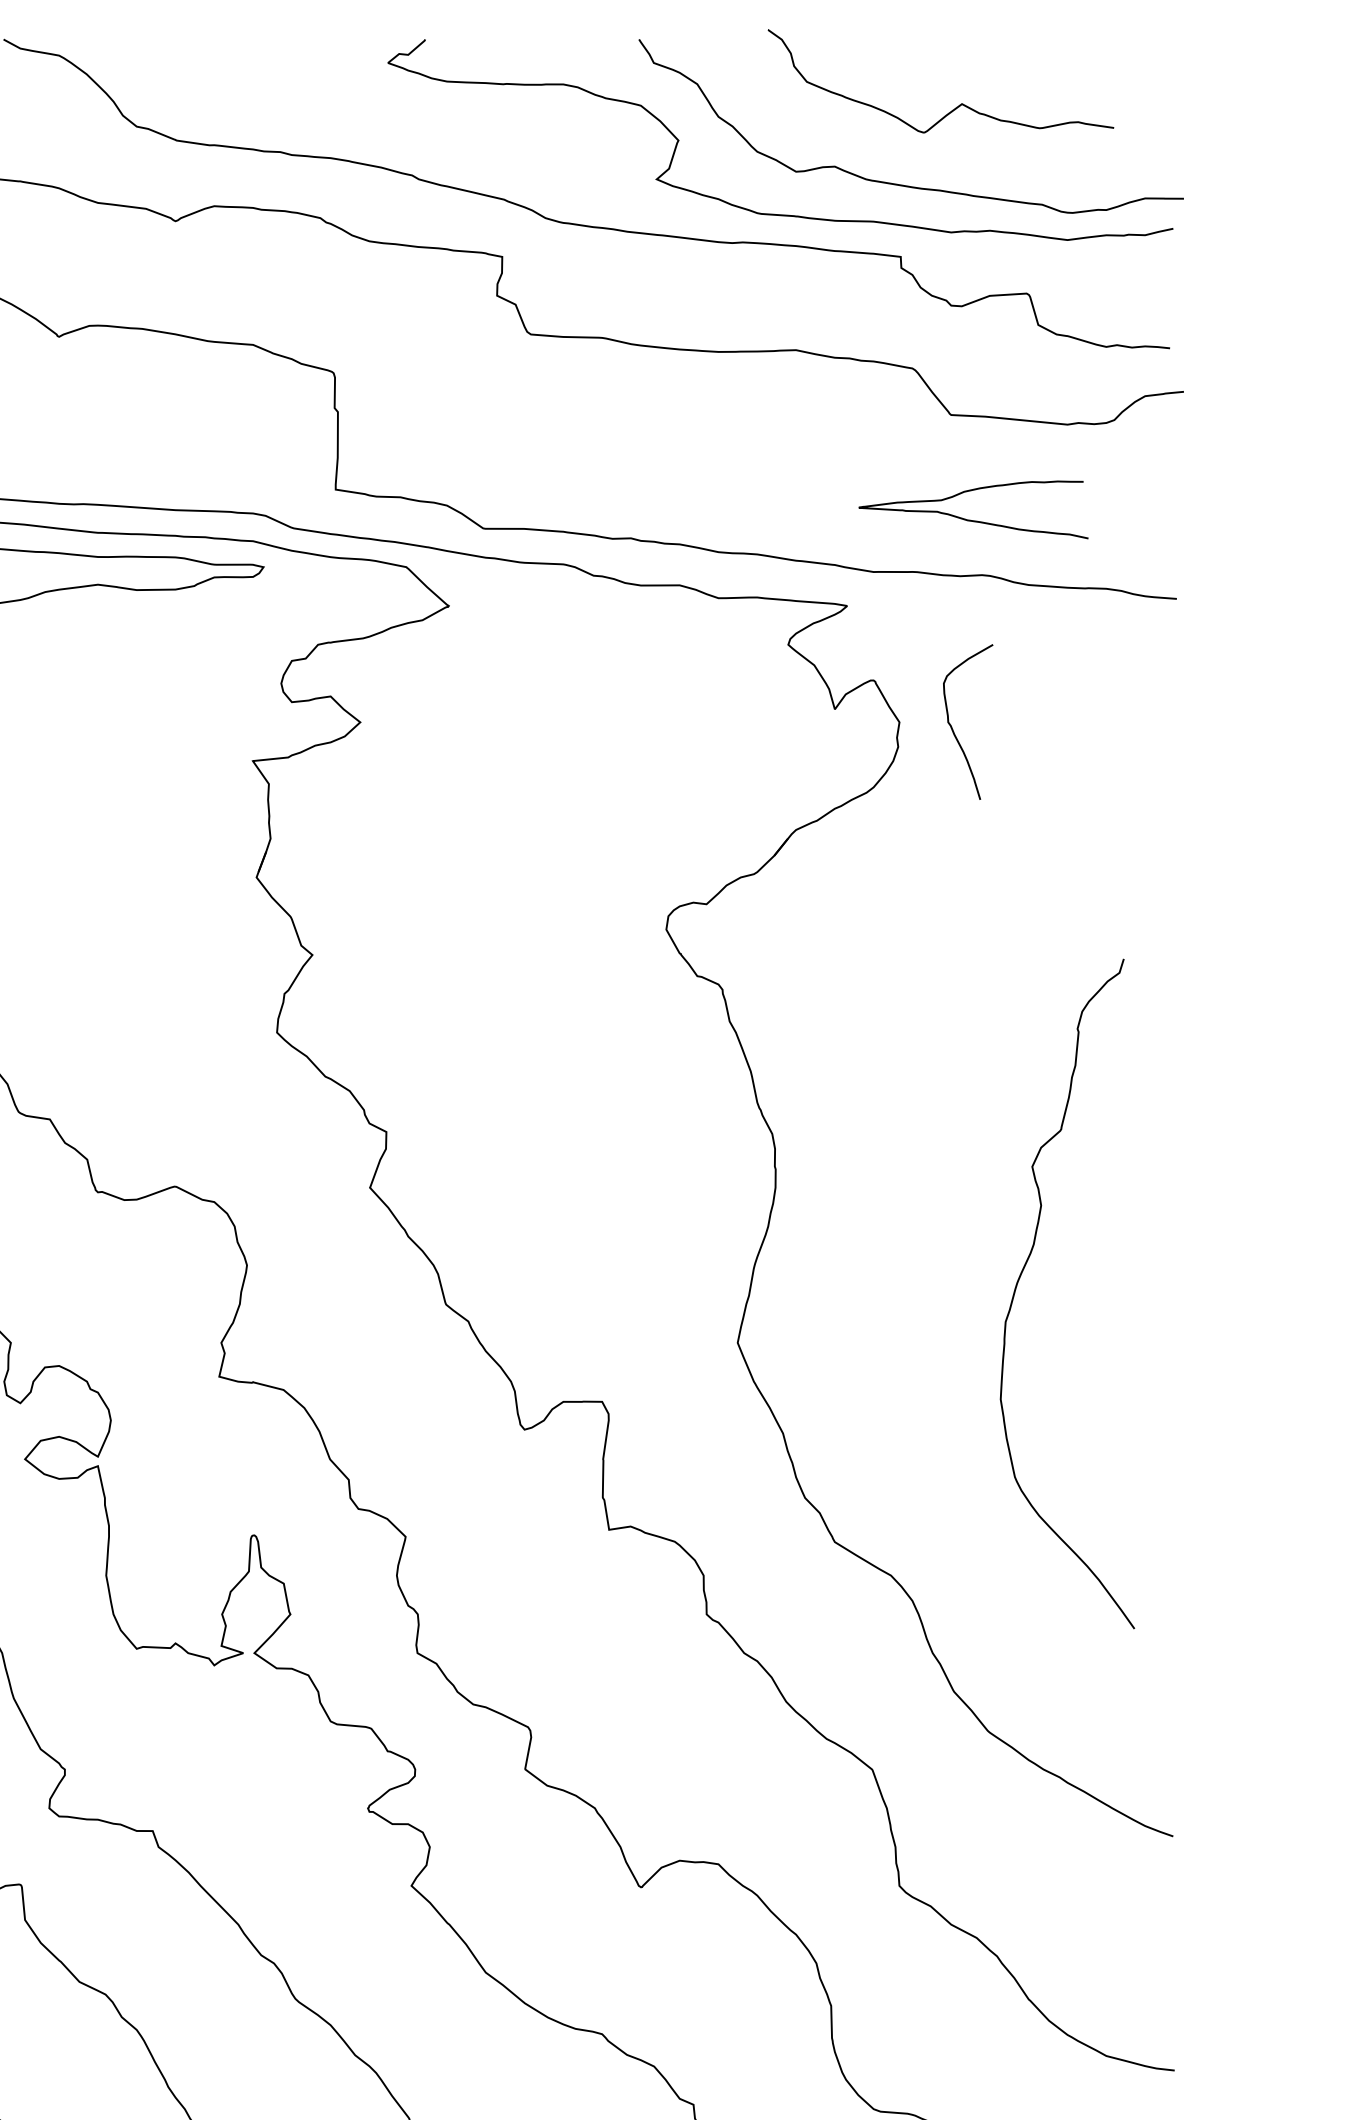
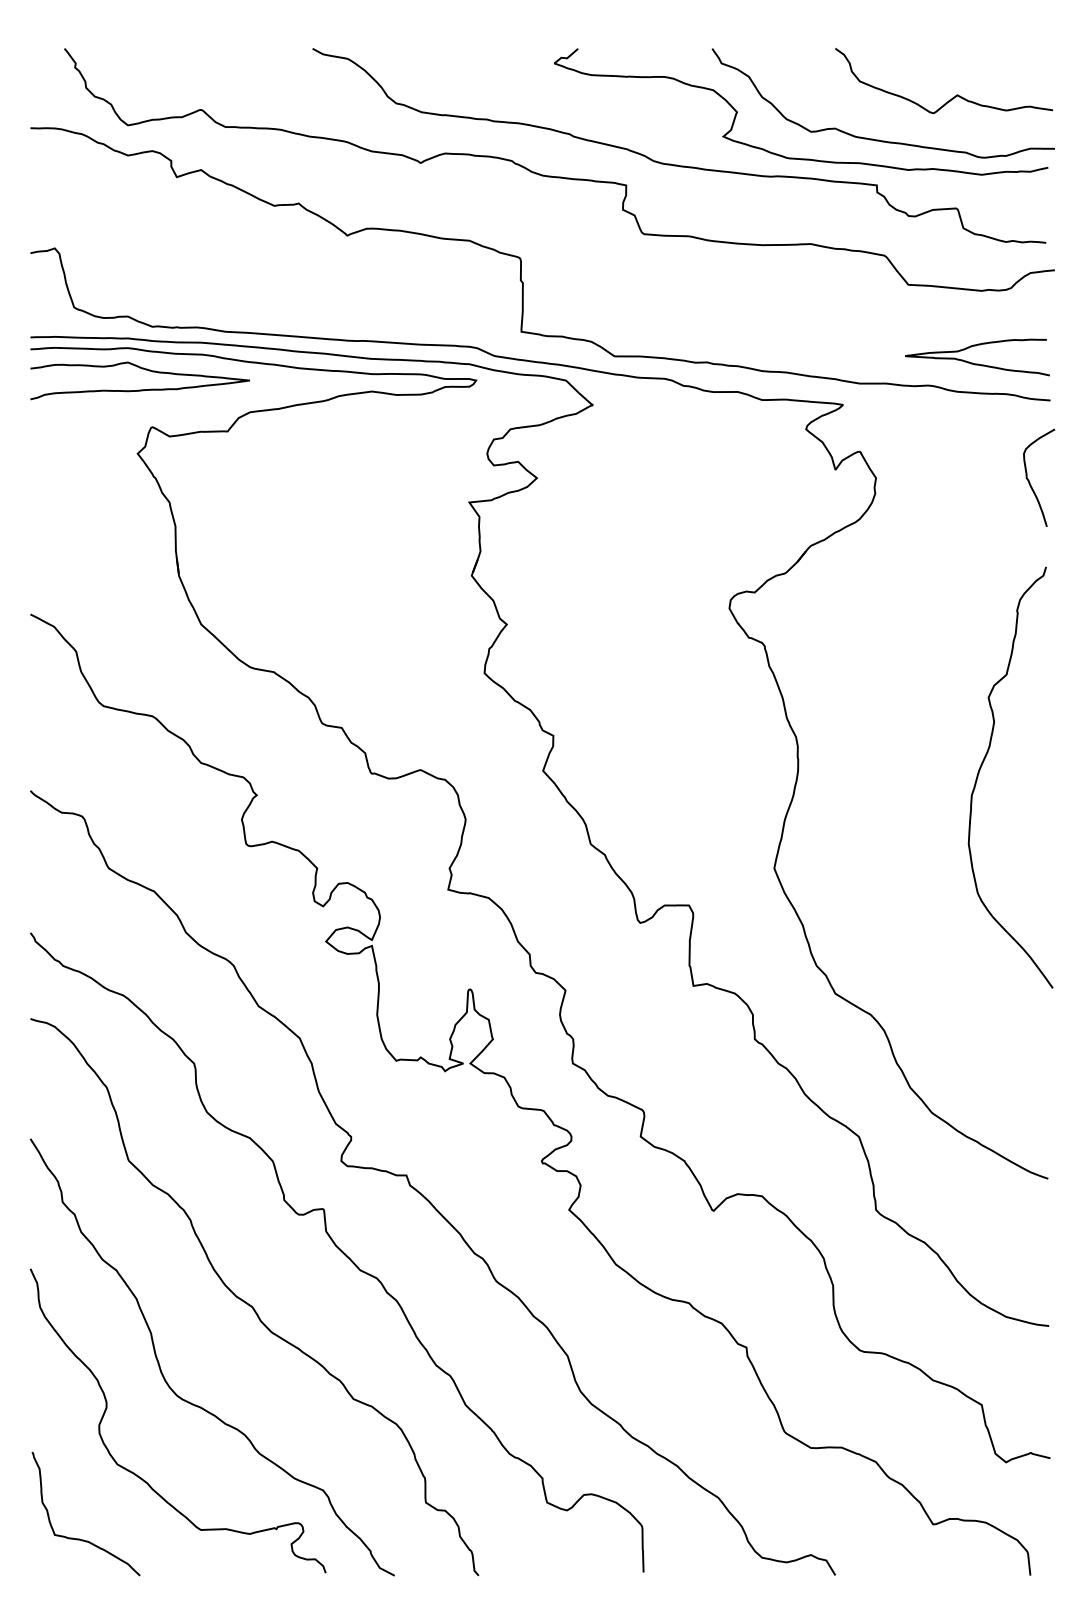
curve: (954, 107) -> (952, 97), moved
curve: (973, 519) -> (977, 363), moved
curve: (954, 729) -> (1030, 482), moved
curve: (1021, 1279) -> (981, 768), moved

